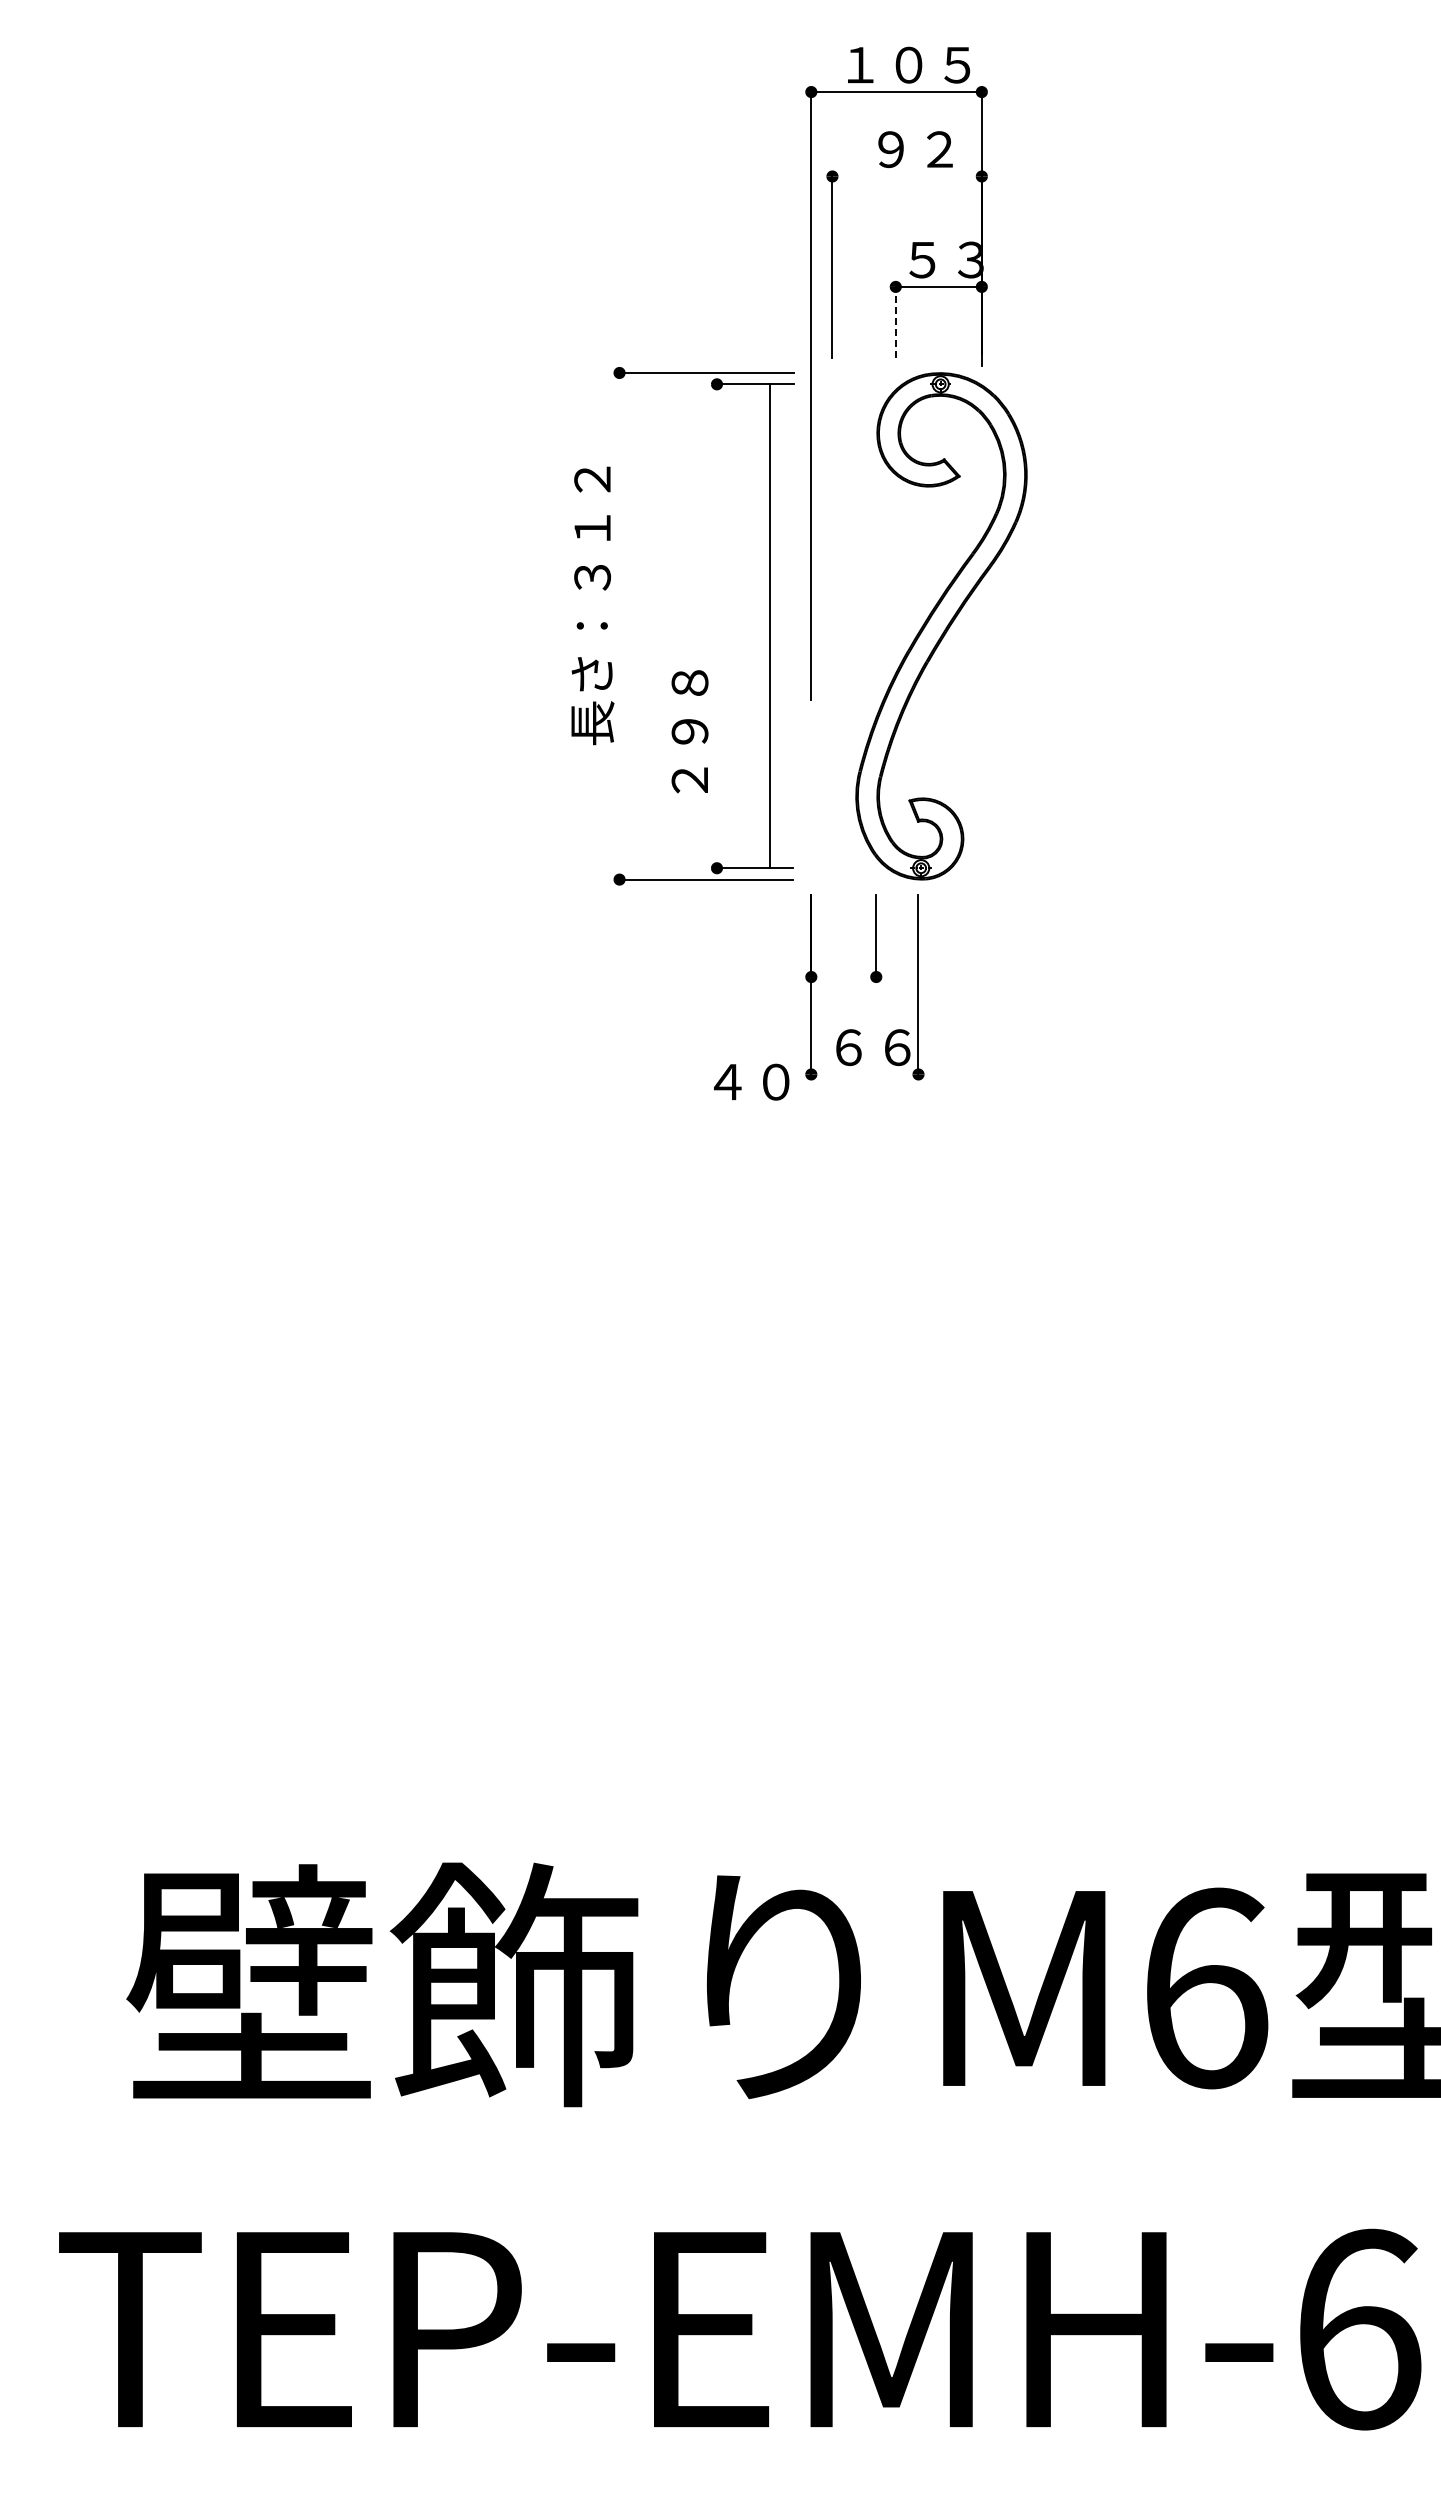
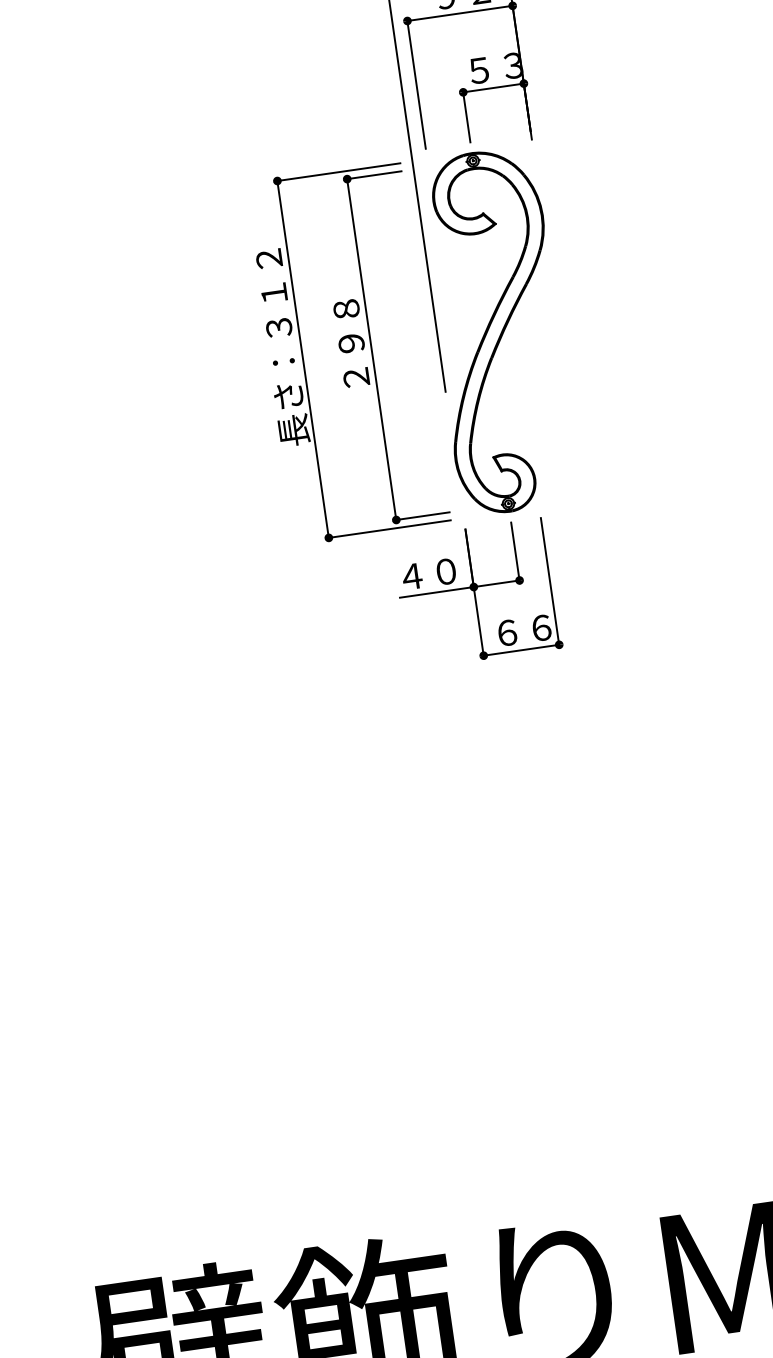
line: (906, 176) -> (459, 13), added
line: (895, 320) -> (466, 116), dashed -> solid
line: (619, 625) -> (303, 358), added
line: (769, 626) -> (371, 349), moved
part: (941, 626) -> (498, 331), moved
text: (689, 731) -> (351, 343), moved
line: (791, 977) -> (459, 589), added
line: (864, 1074) -> (521, 650), added
text: (751, 1081) -> (428, 573), moved

